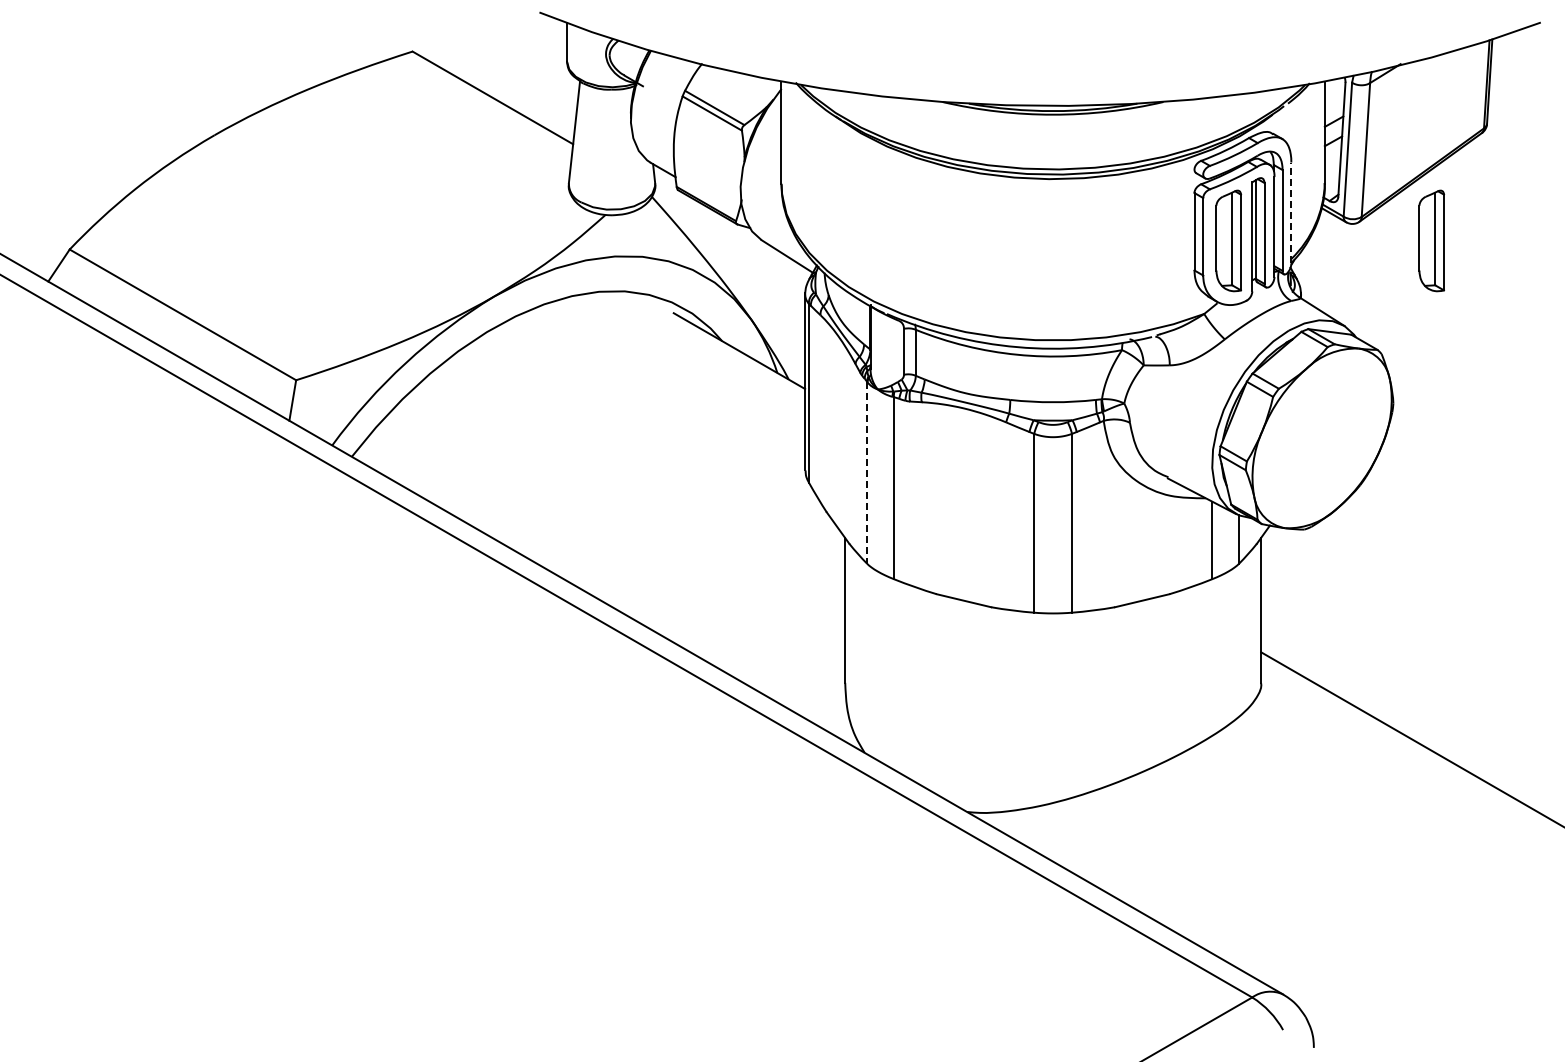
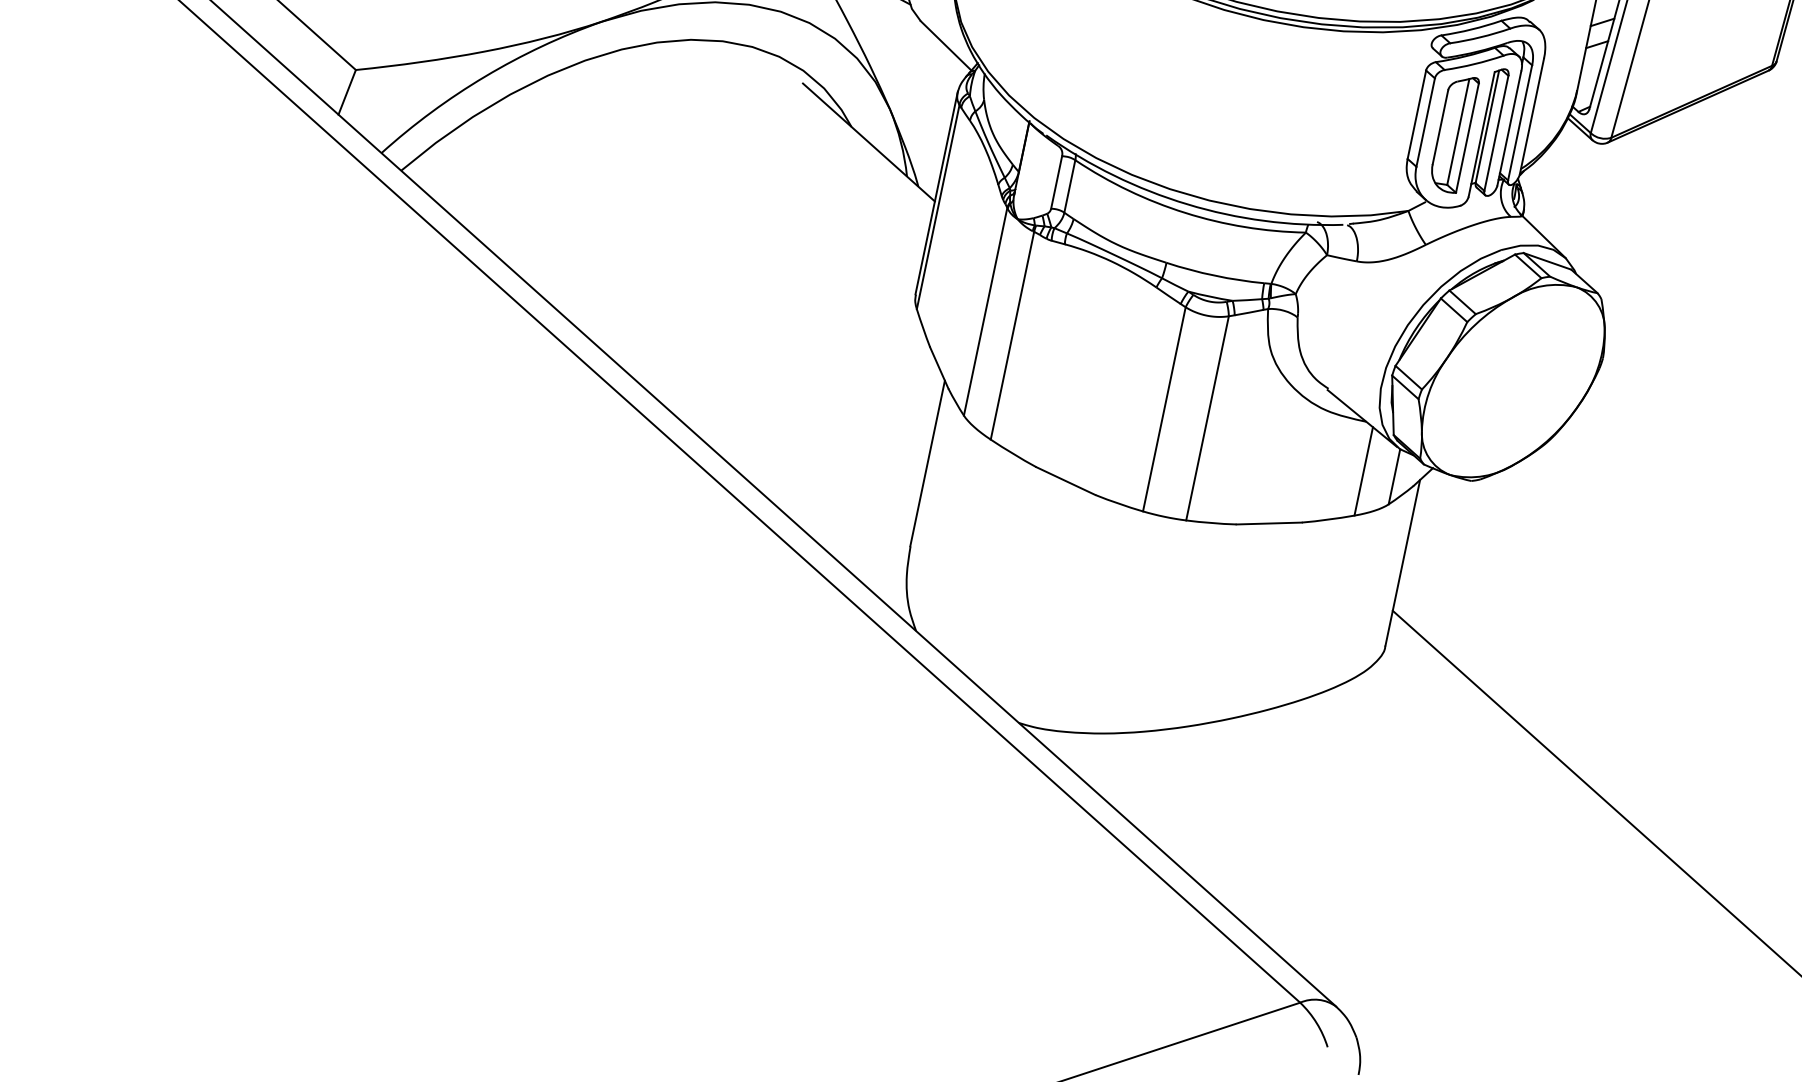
line: (1291, 212) -> (1532, 115), dashed -> solid
part: (1431, 240) -> (1685, 181), removed
line: (867, 472) -> (986, 311), dashed -> solid

